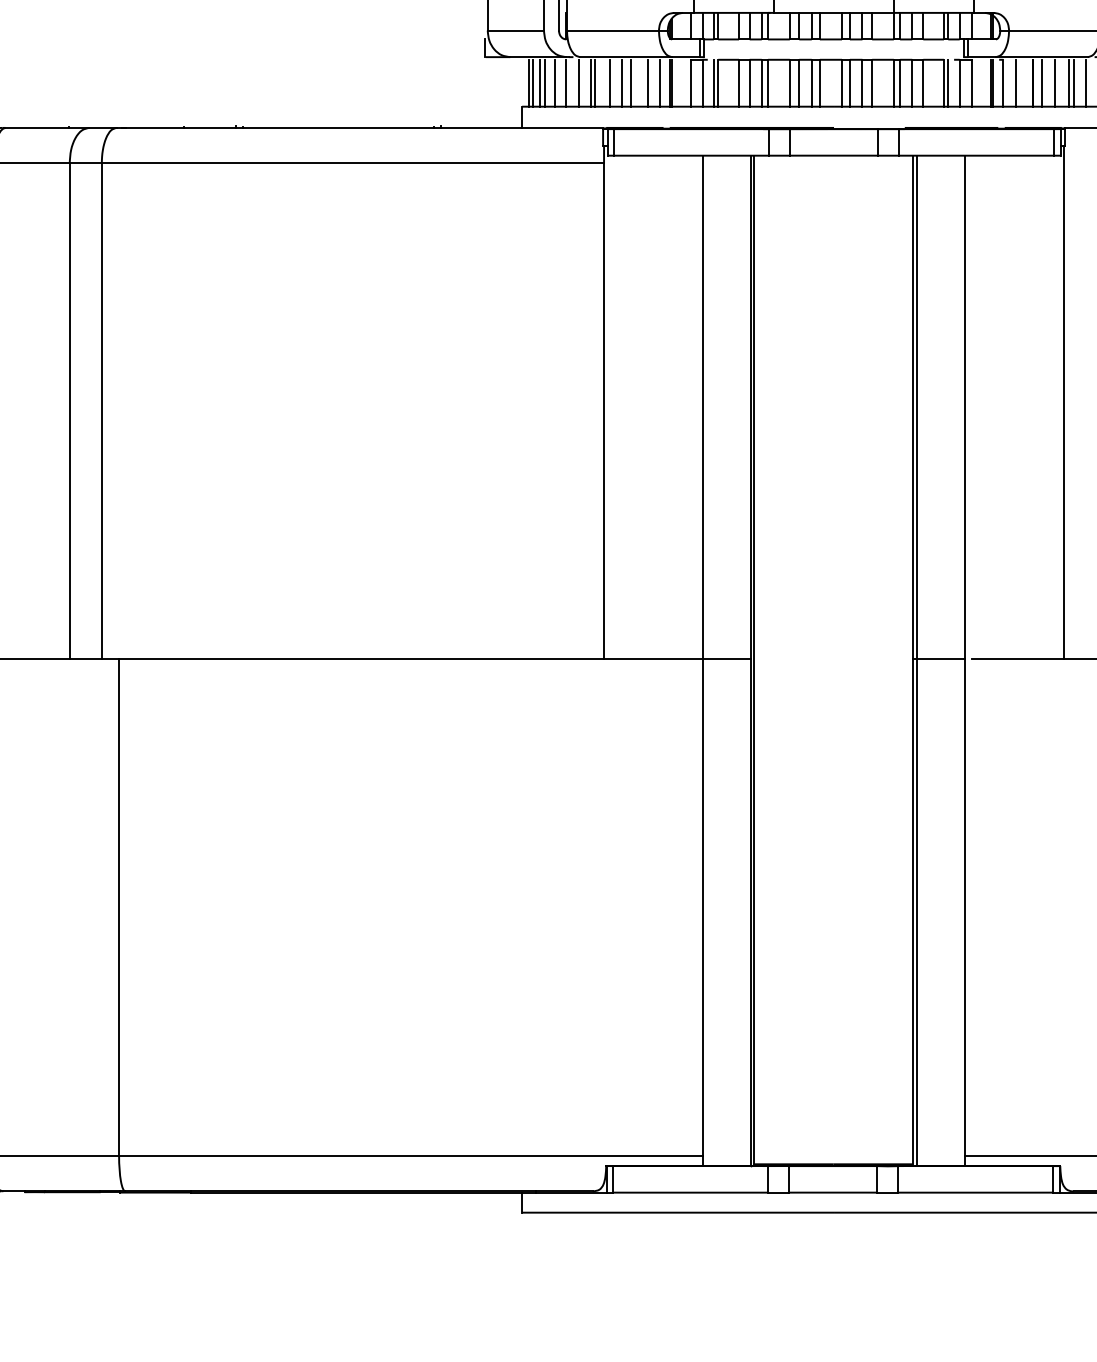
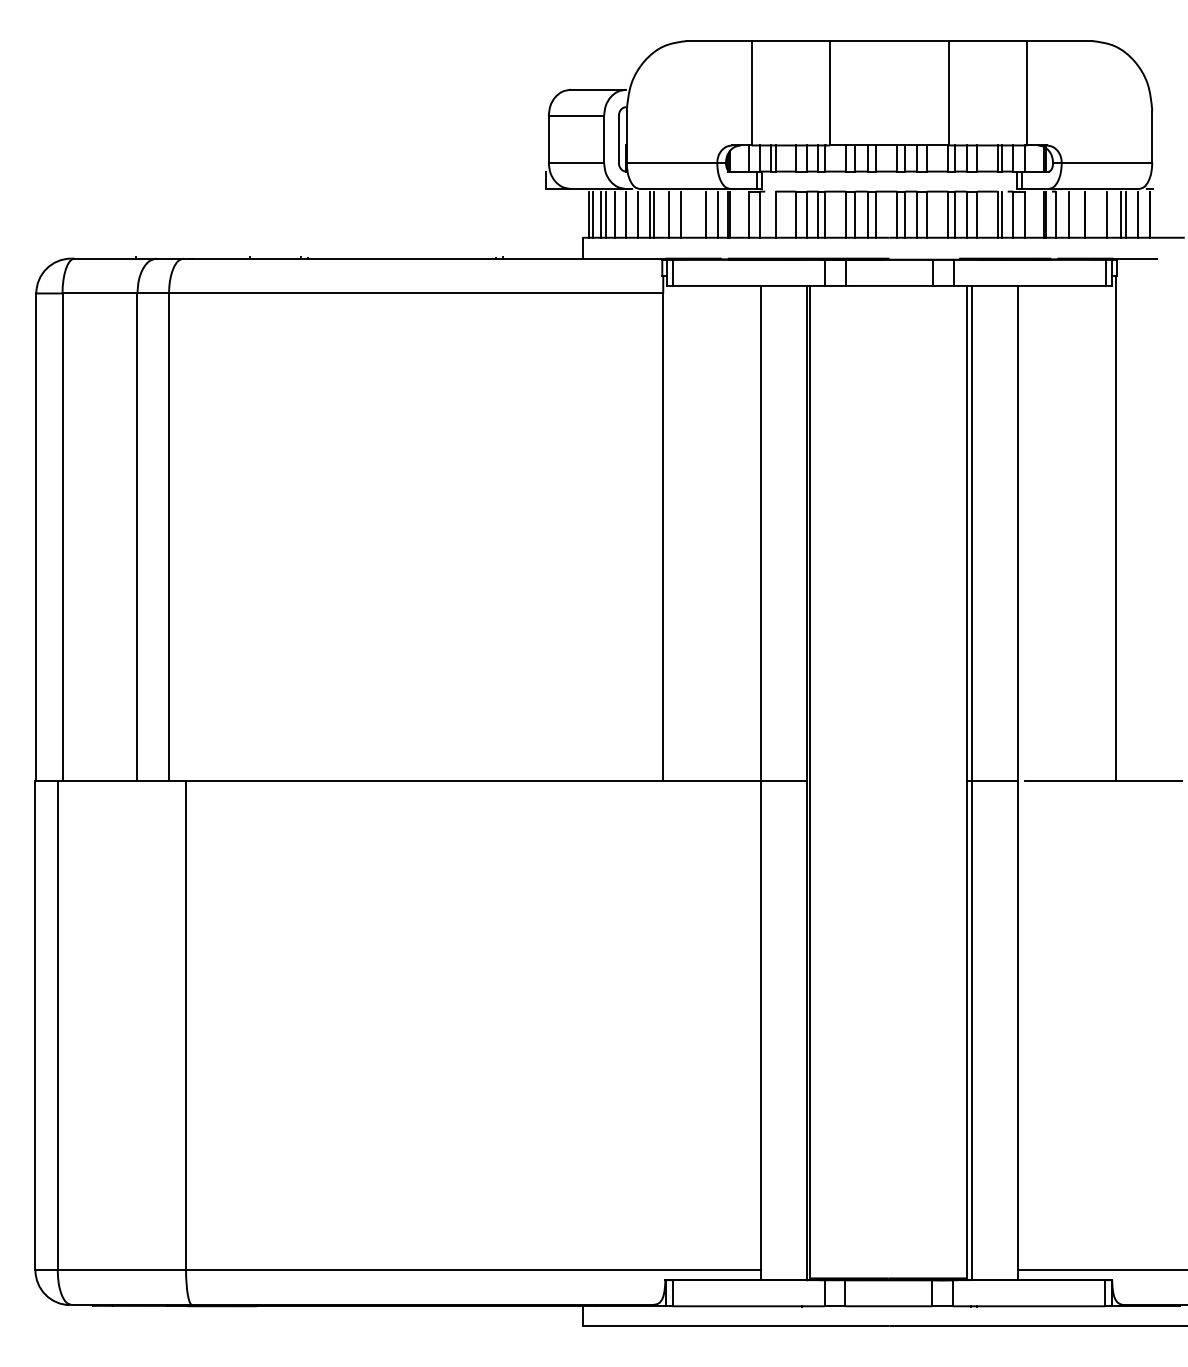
line: (630, 83) -> (689, 214), removed
line: (714, 83) -> (771, 214), removed
line: (1041, 83) -> (1093, 214), removed

